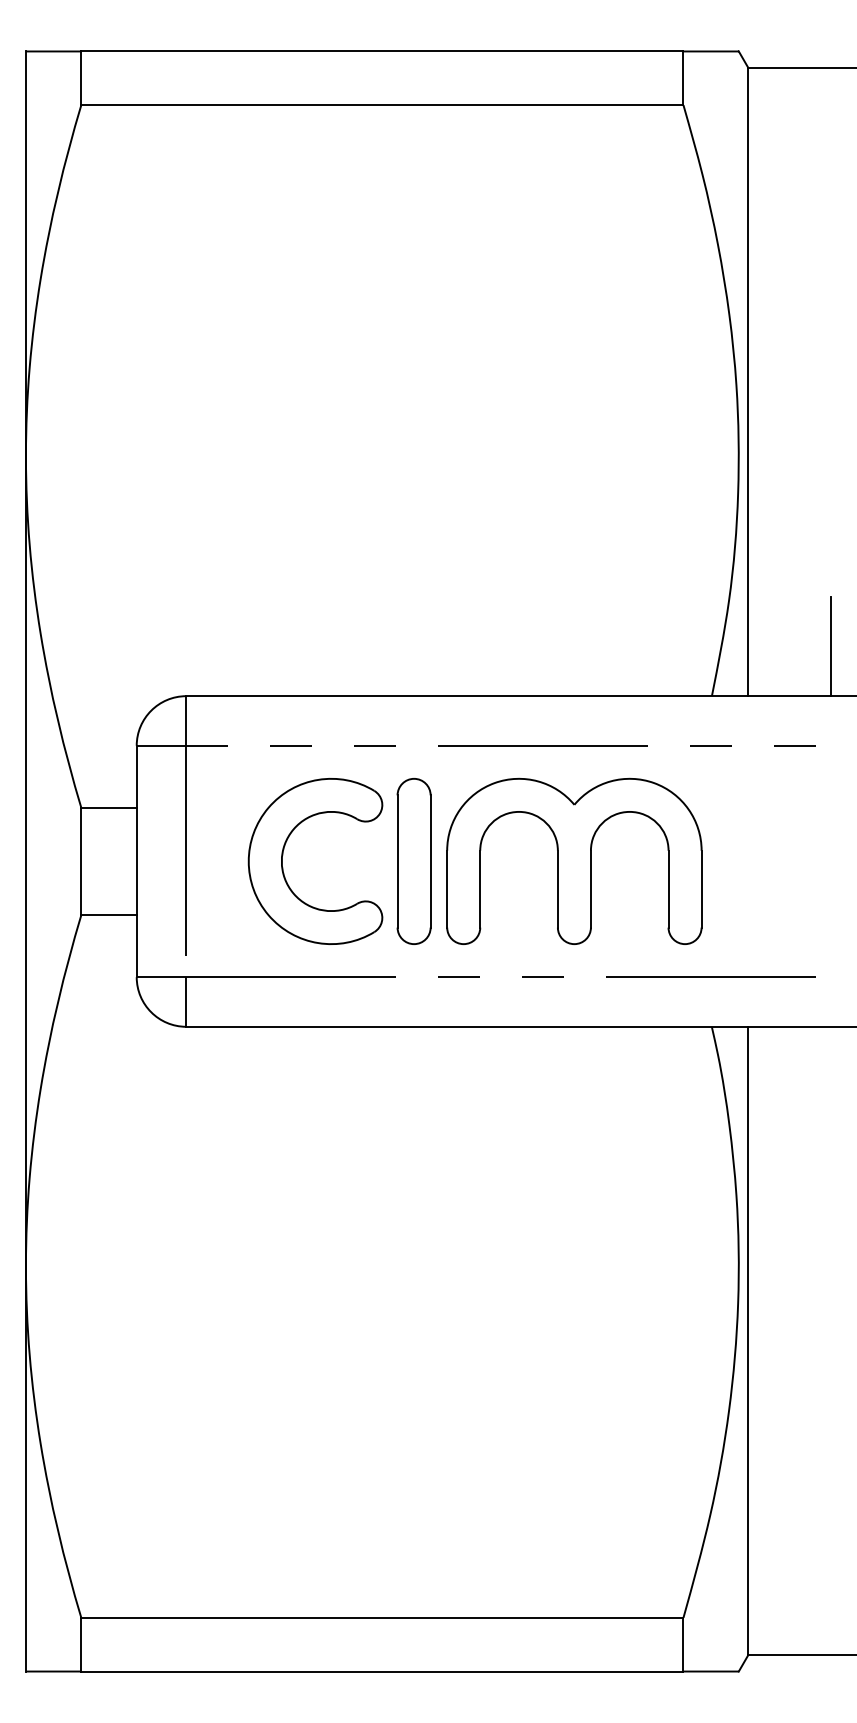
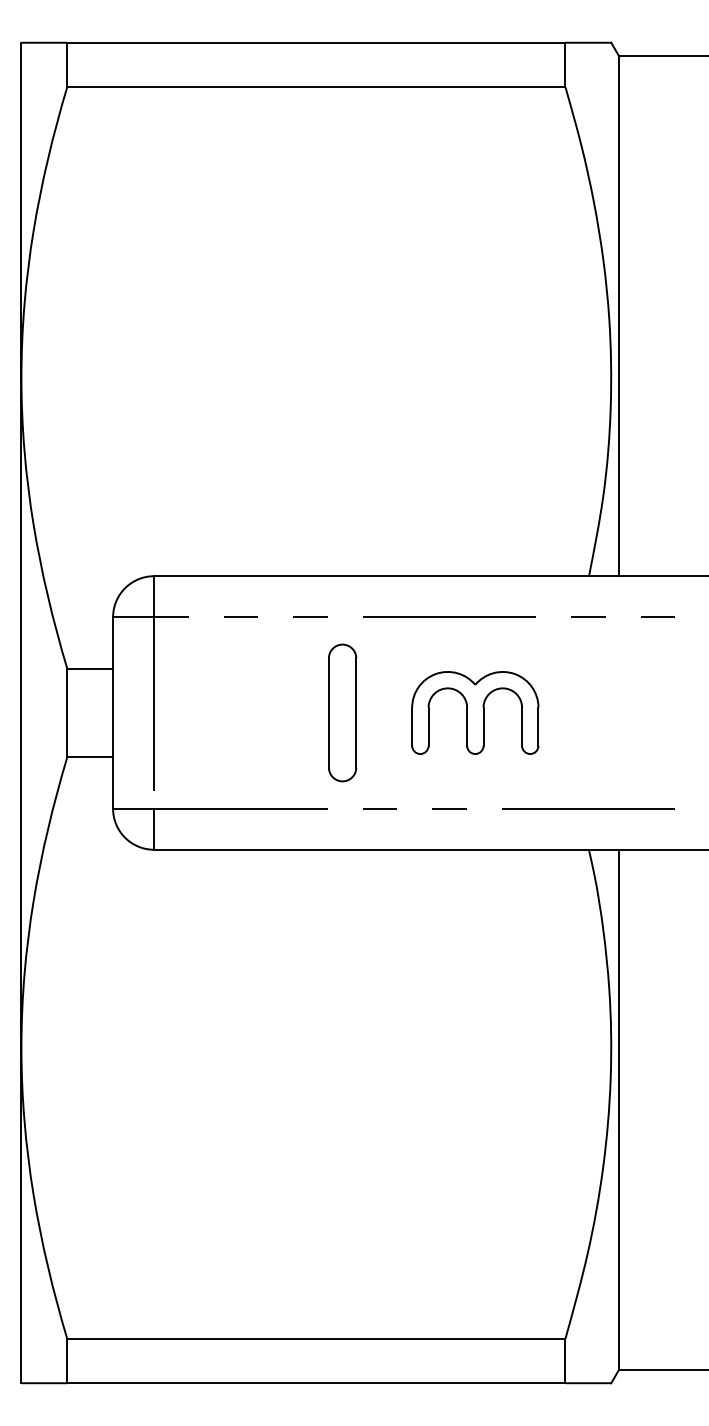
line: (830, 646) -> (687, 535), removed
part: (283, 860) -> (234, 712), removed
part: (574, 860) -> (475, 712), size x0.6

